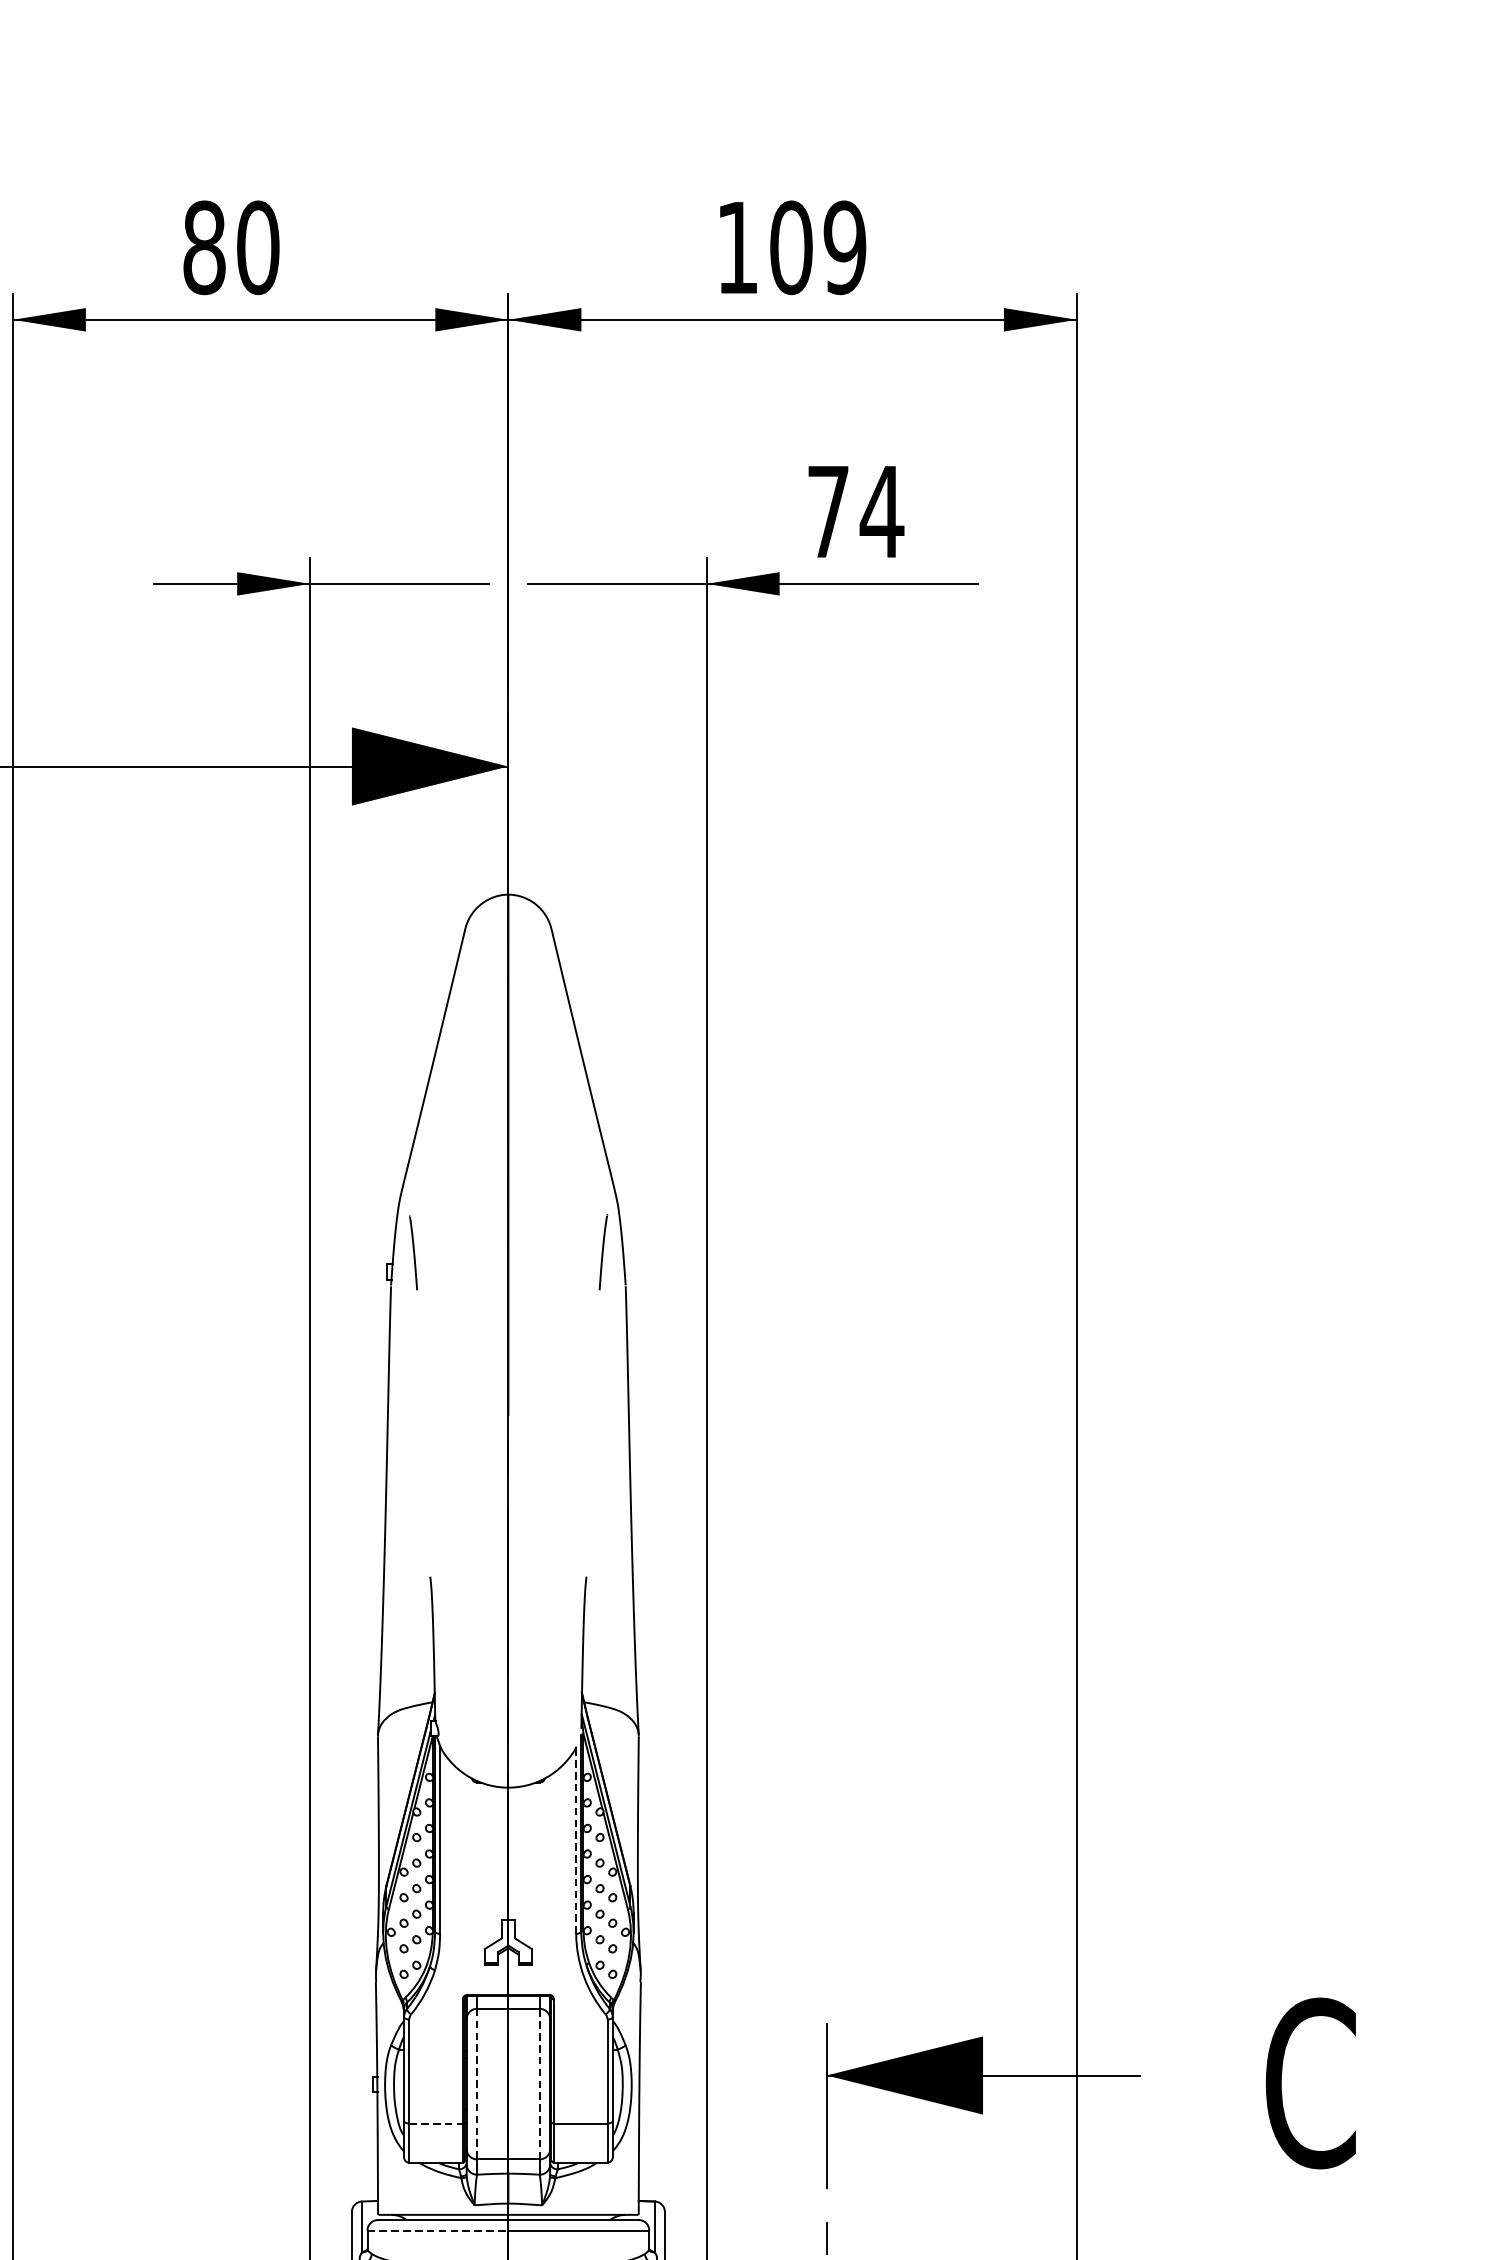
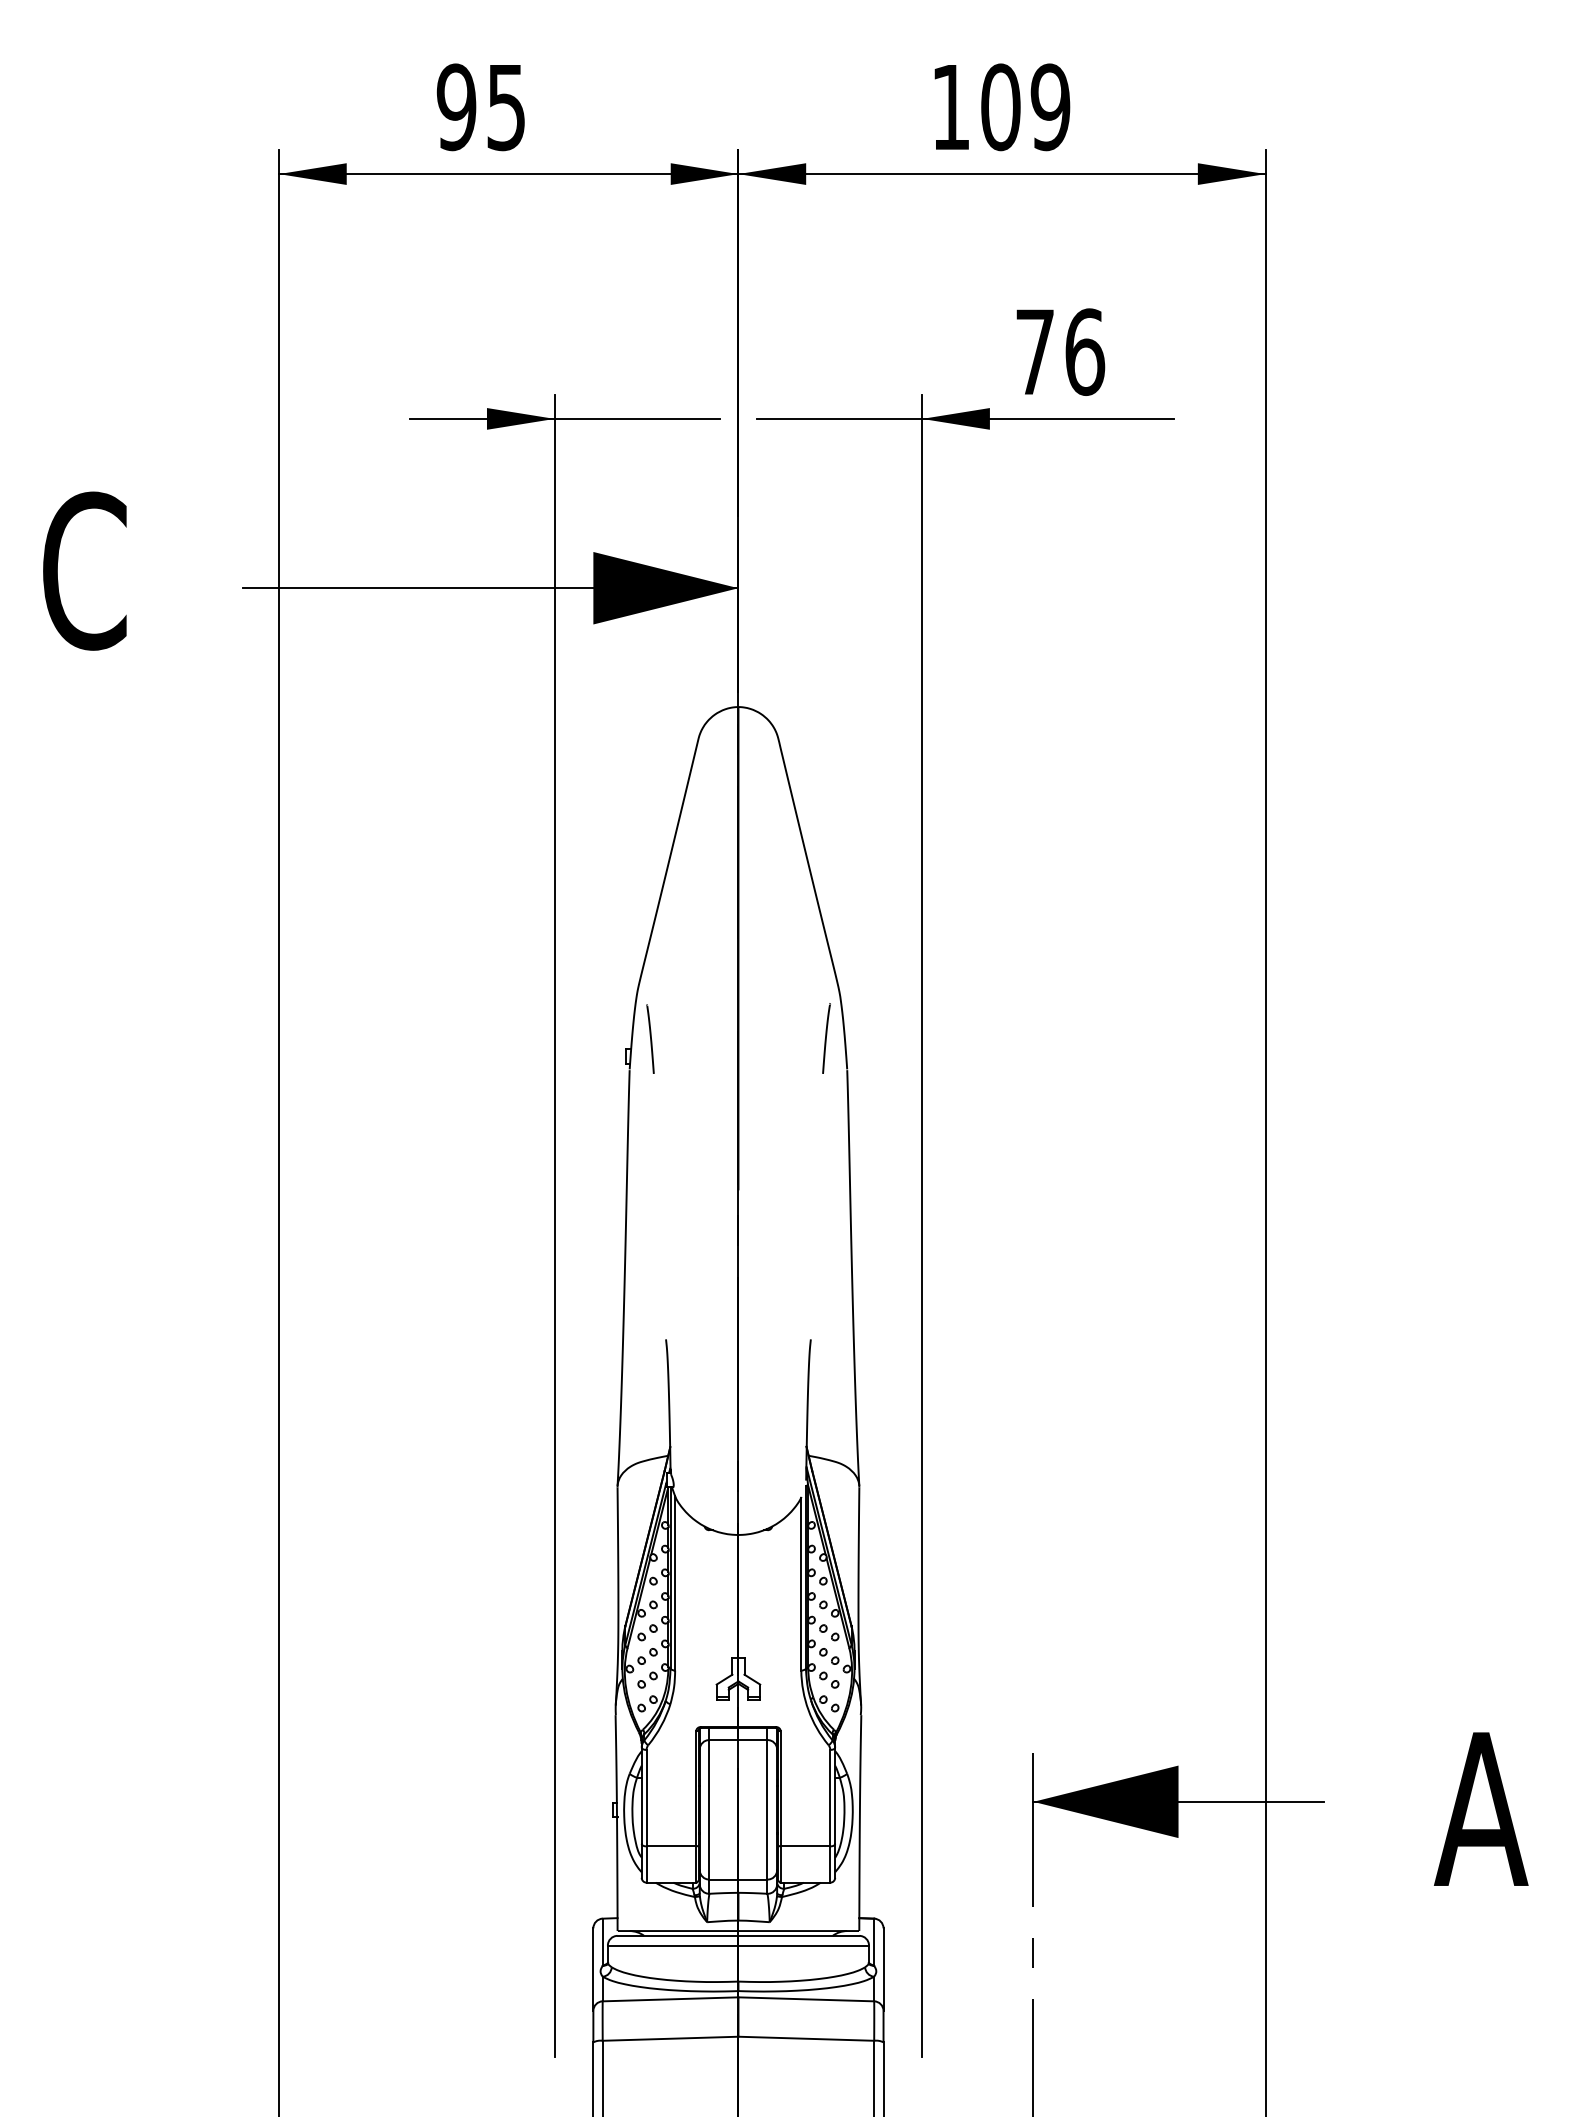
text: (231, 247) -> (481, 107), 80 -> 95
text: (881, 511) -> (1084, 351), 74 -> 76
line: (576, 1839) -> (801, 1583), dashed -> solid
text: (1308, 2082) -> (1480, 1808), C -> A
line: (477, 2083) -> (709, 1809), dashed -> solid
line: (539, 2083) -> (767, 1809), dashed -> solid
line: (436, 2123) -> (671, 1846), dashed -> solid
line: (438, 2230) -> (673, 1945), dashed -> solid

